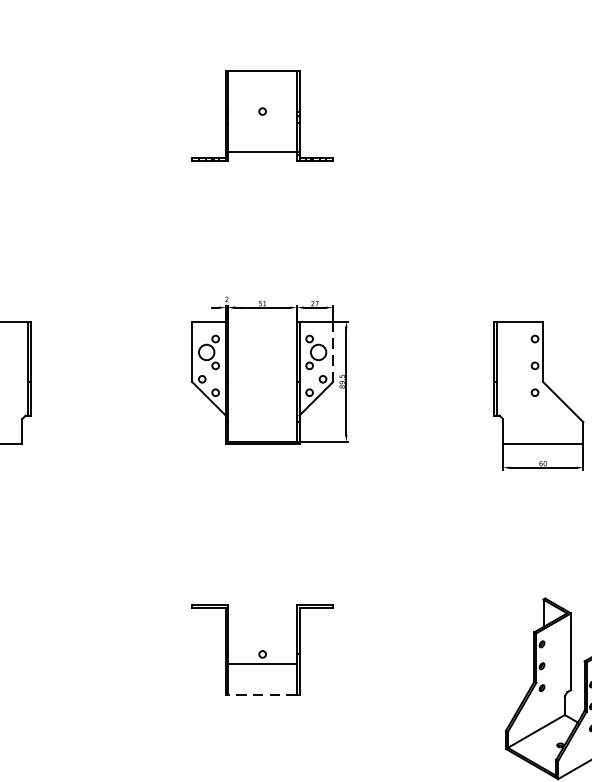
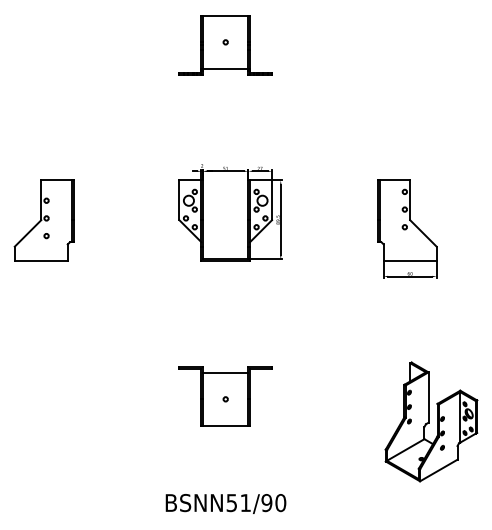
line: (333, 352) -> (272, 200), dashed -> solid
line: (262, 663) -> (225, 372), moved
line: (262, 694) -> (225, 425), dashed -> solid

